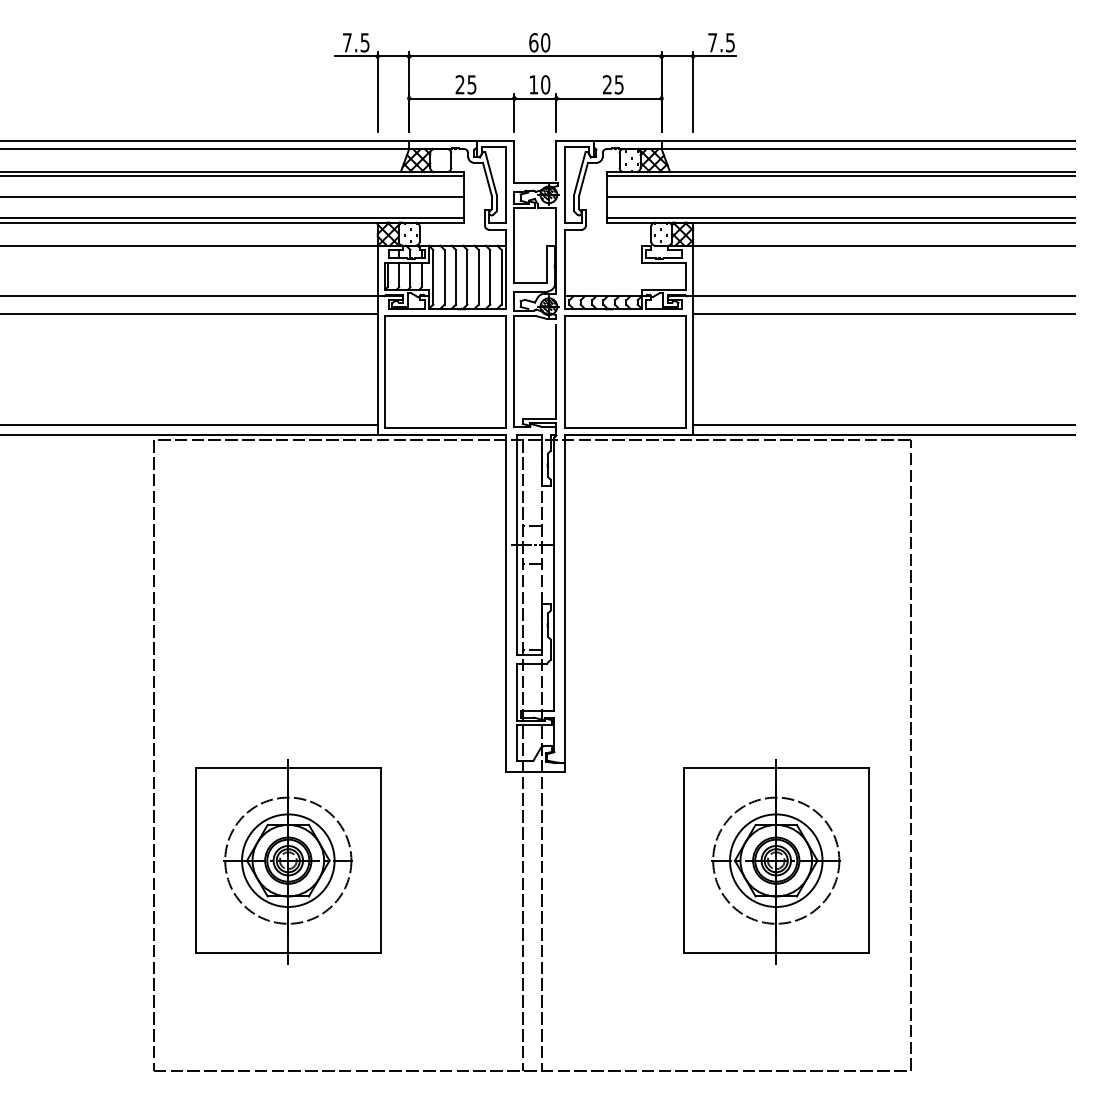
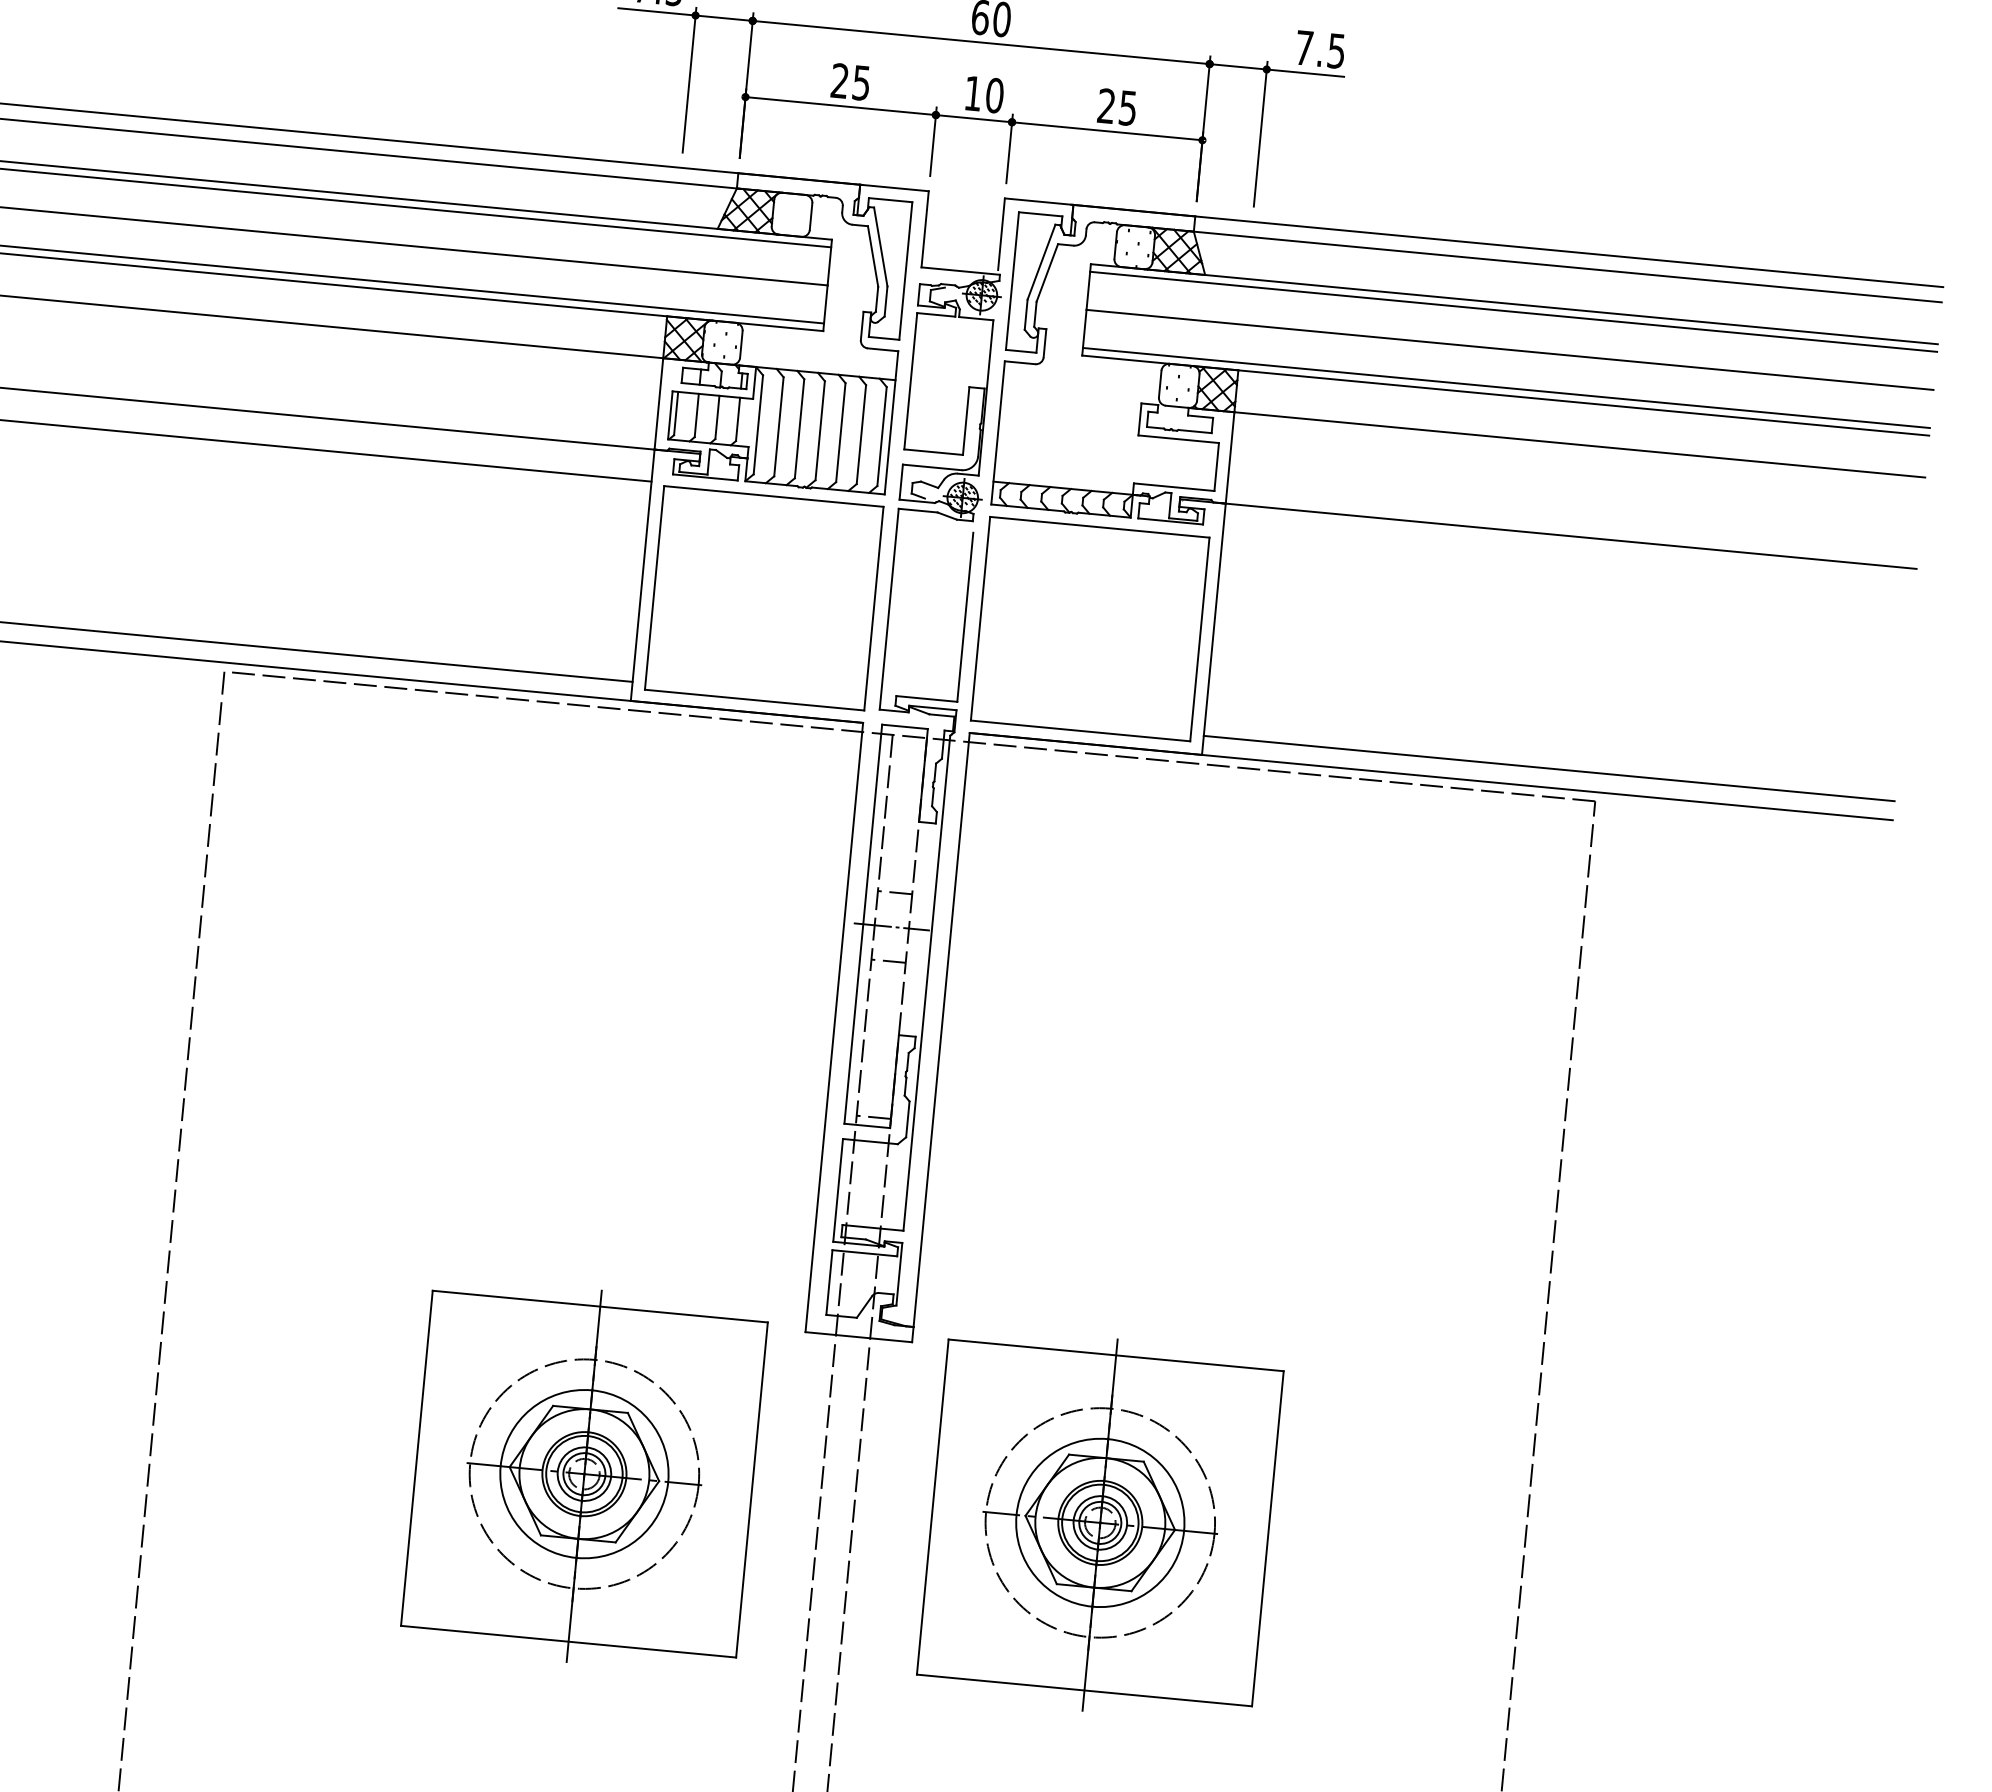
line: (883, 313) -> (1567, 567), removed
part: (288, 861) -> (584, 1475), moved
part: (776, 861) -> (1100, 1524), moved

